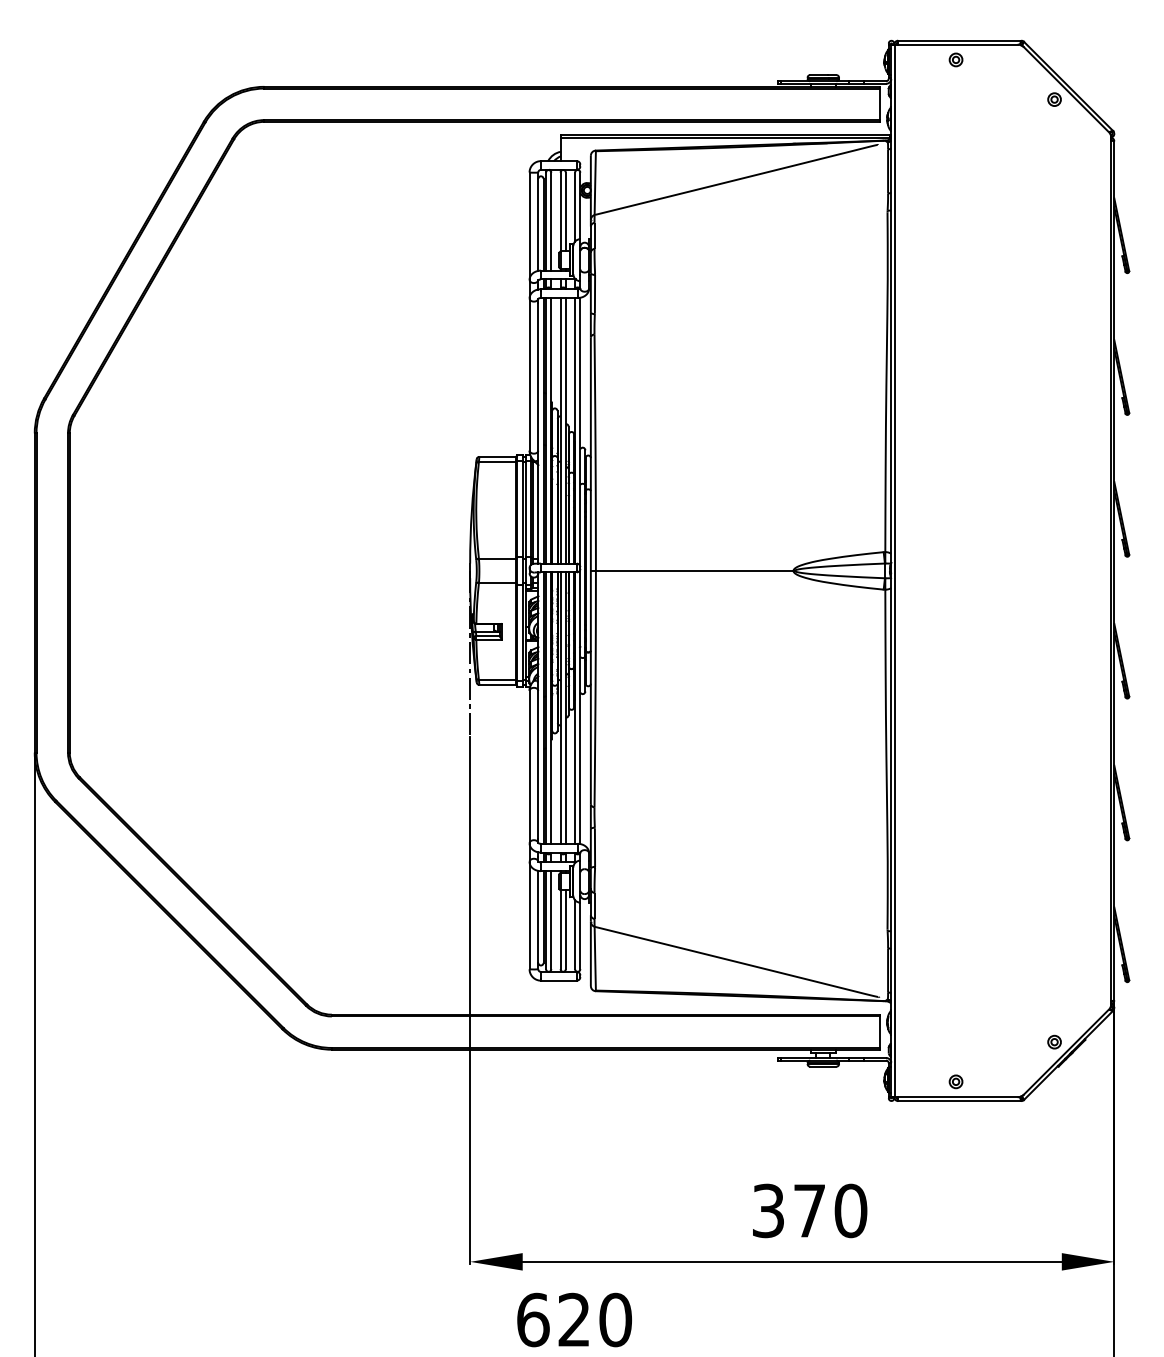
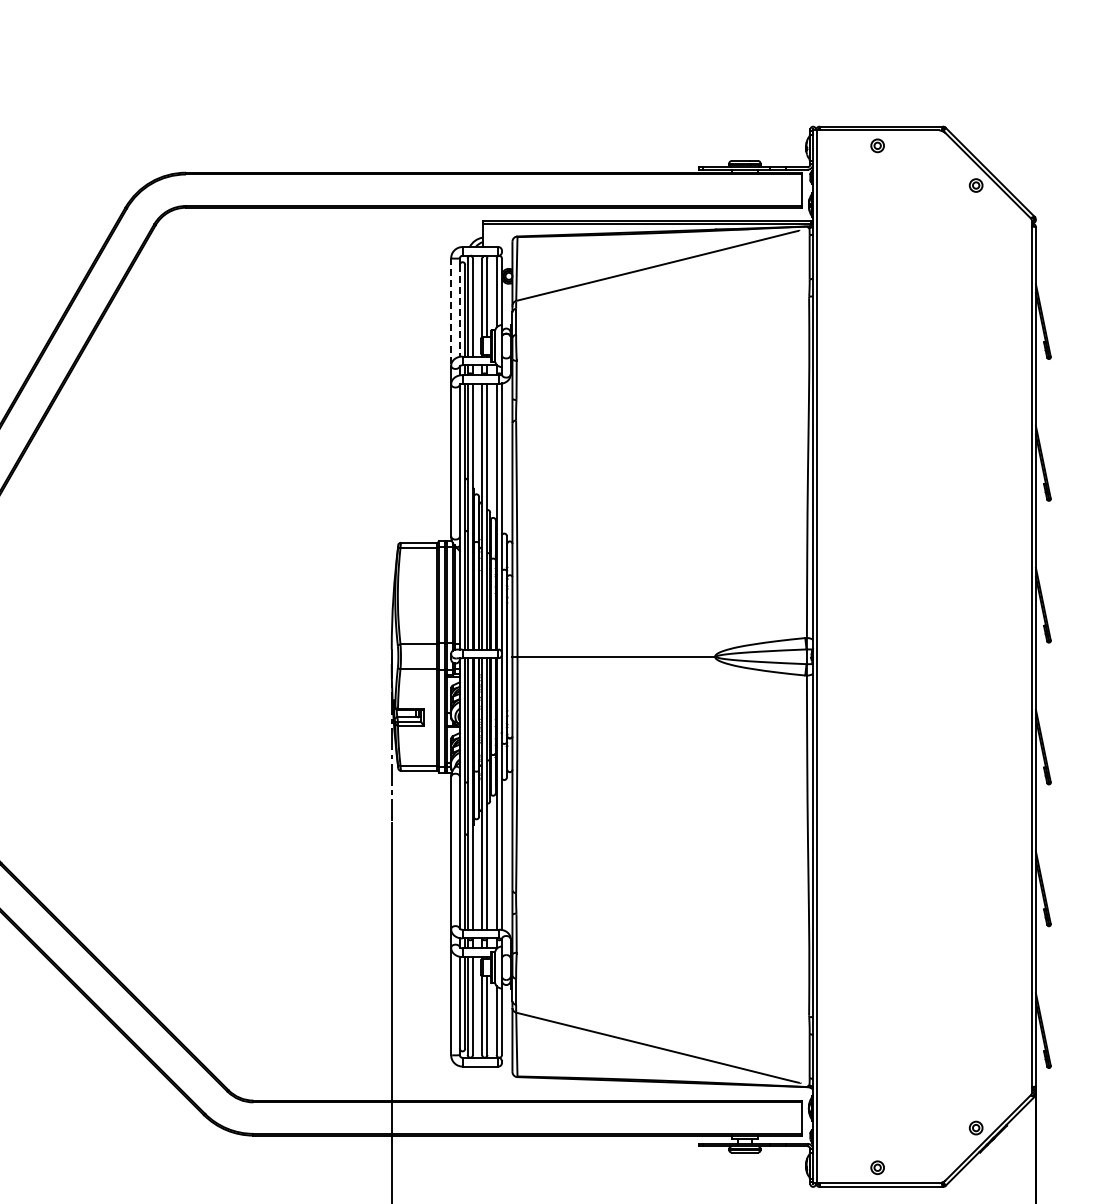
line: (538, 224) -> (460, 310), solid -> dashed
line: (529, 226) -> (451, 312), solid -> dashed

